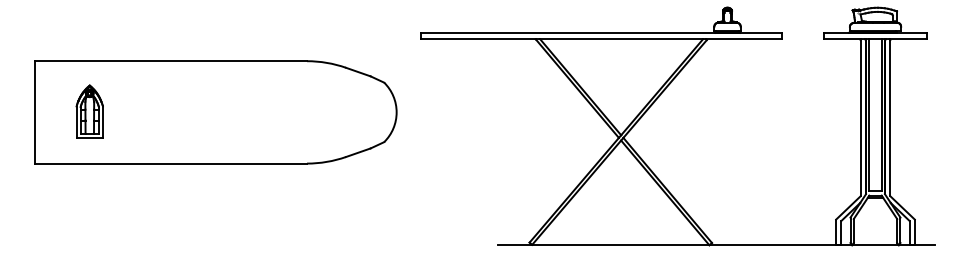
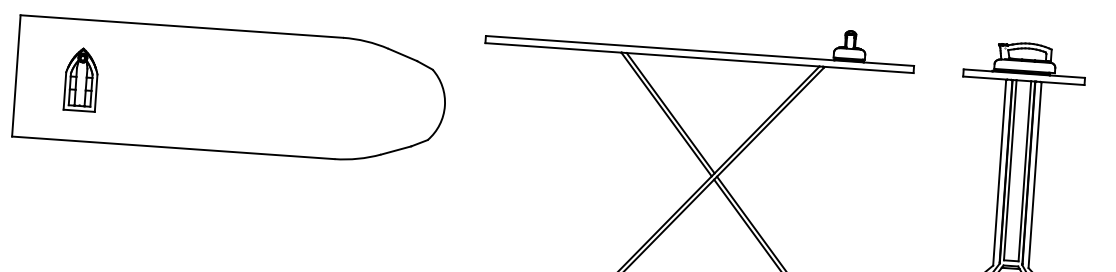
part: (215, 112) -> (230, 91), moved

